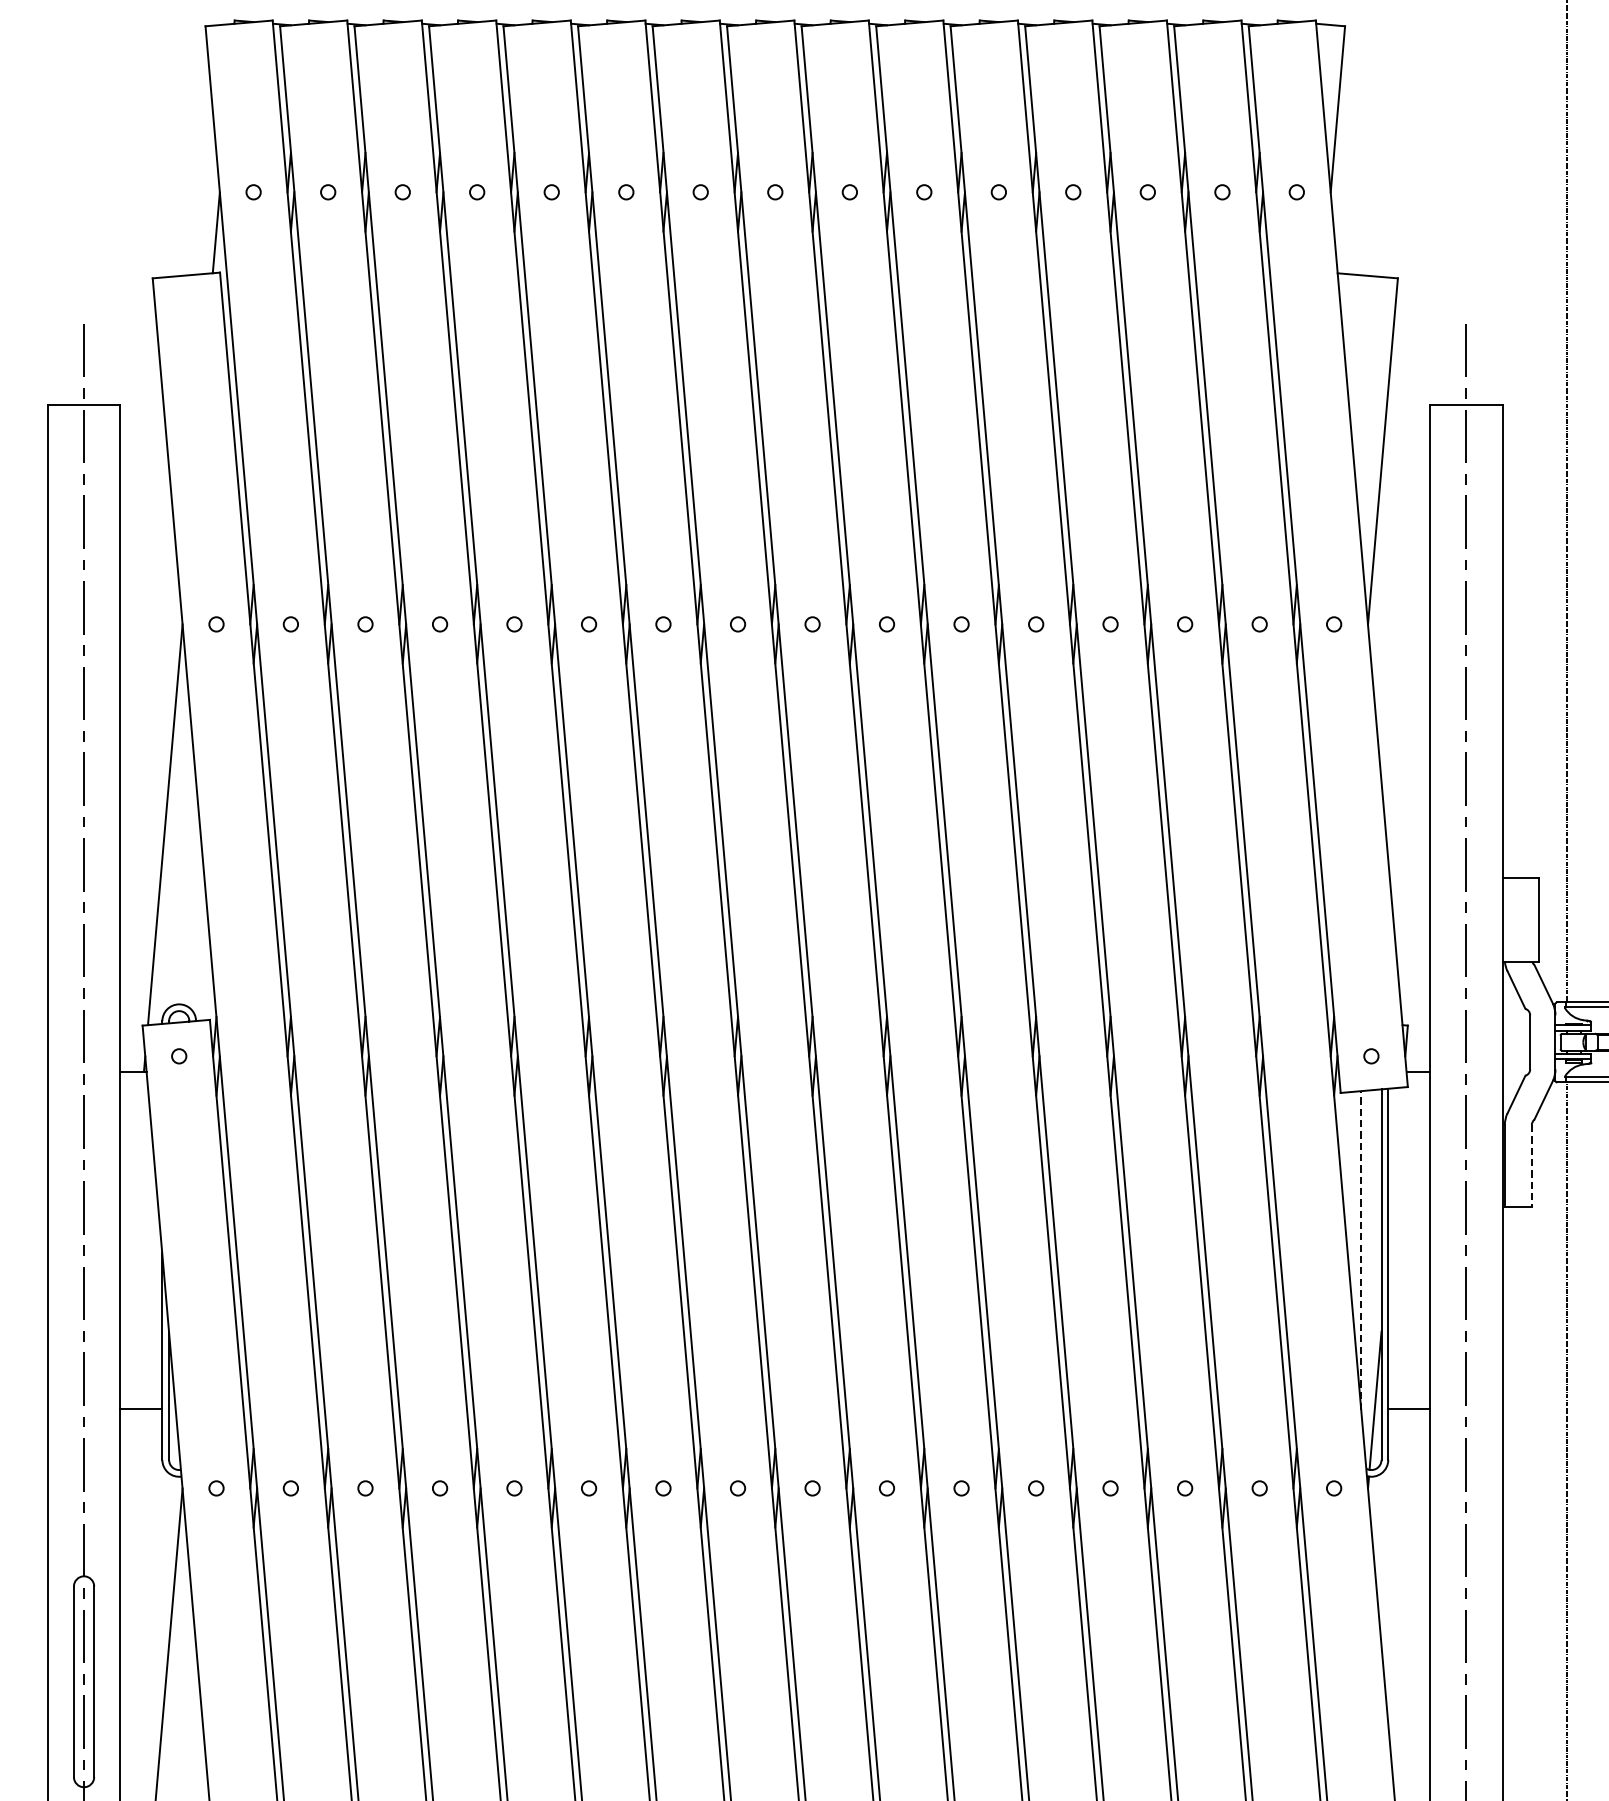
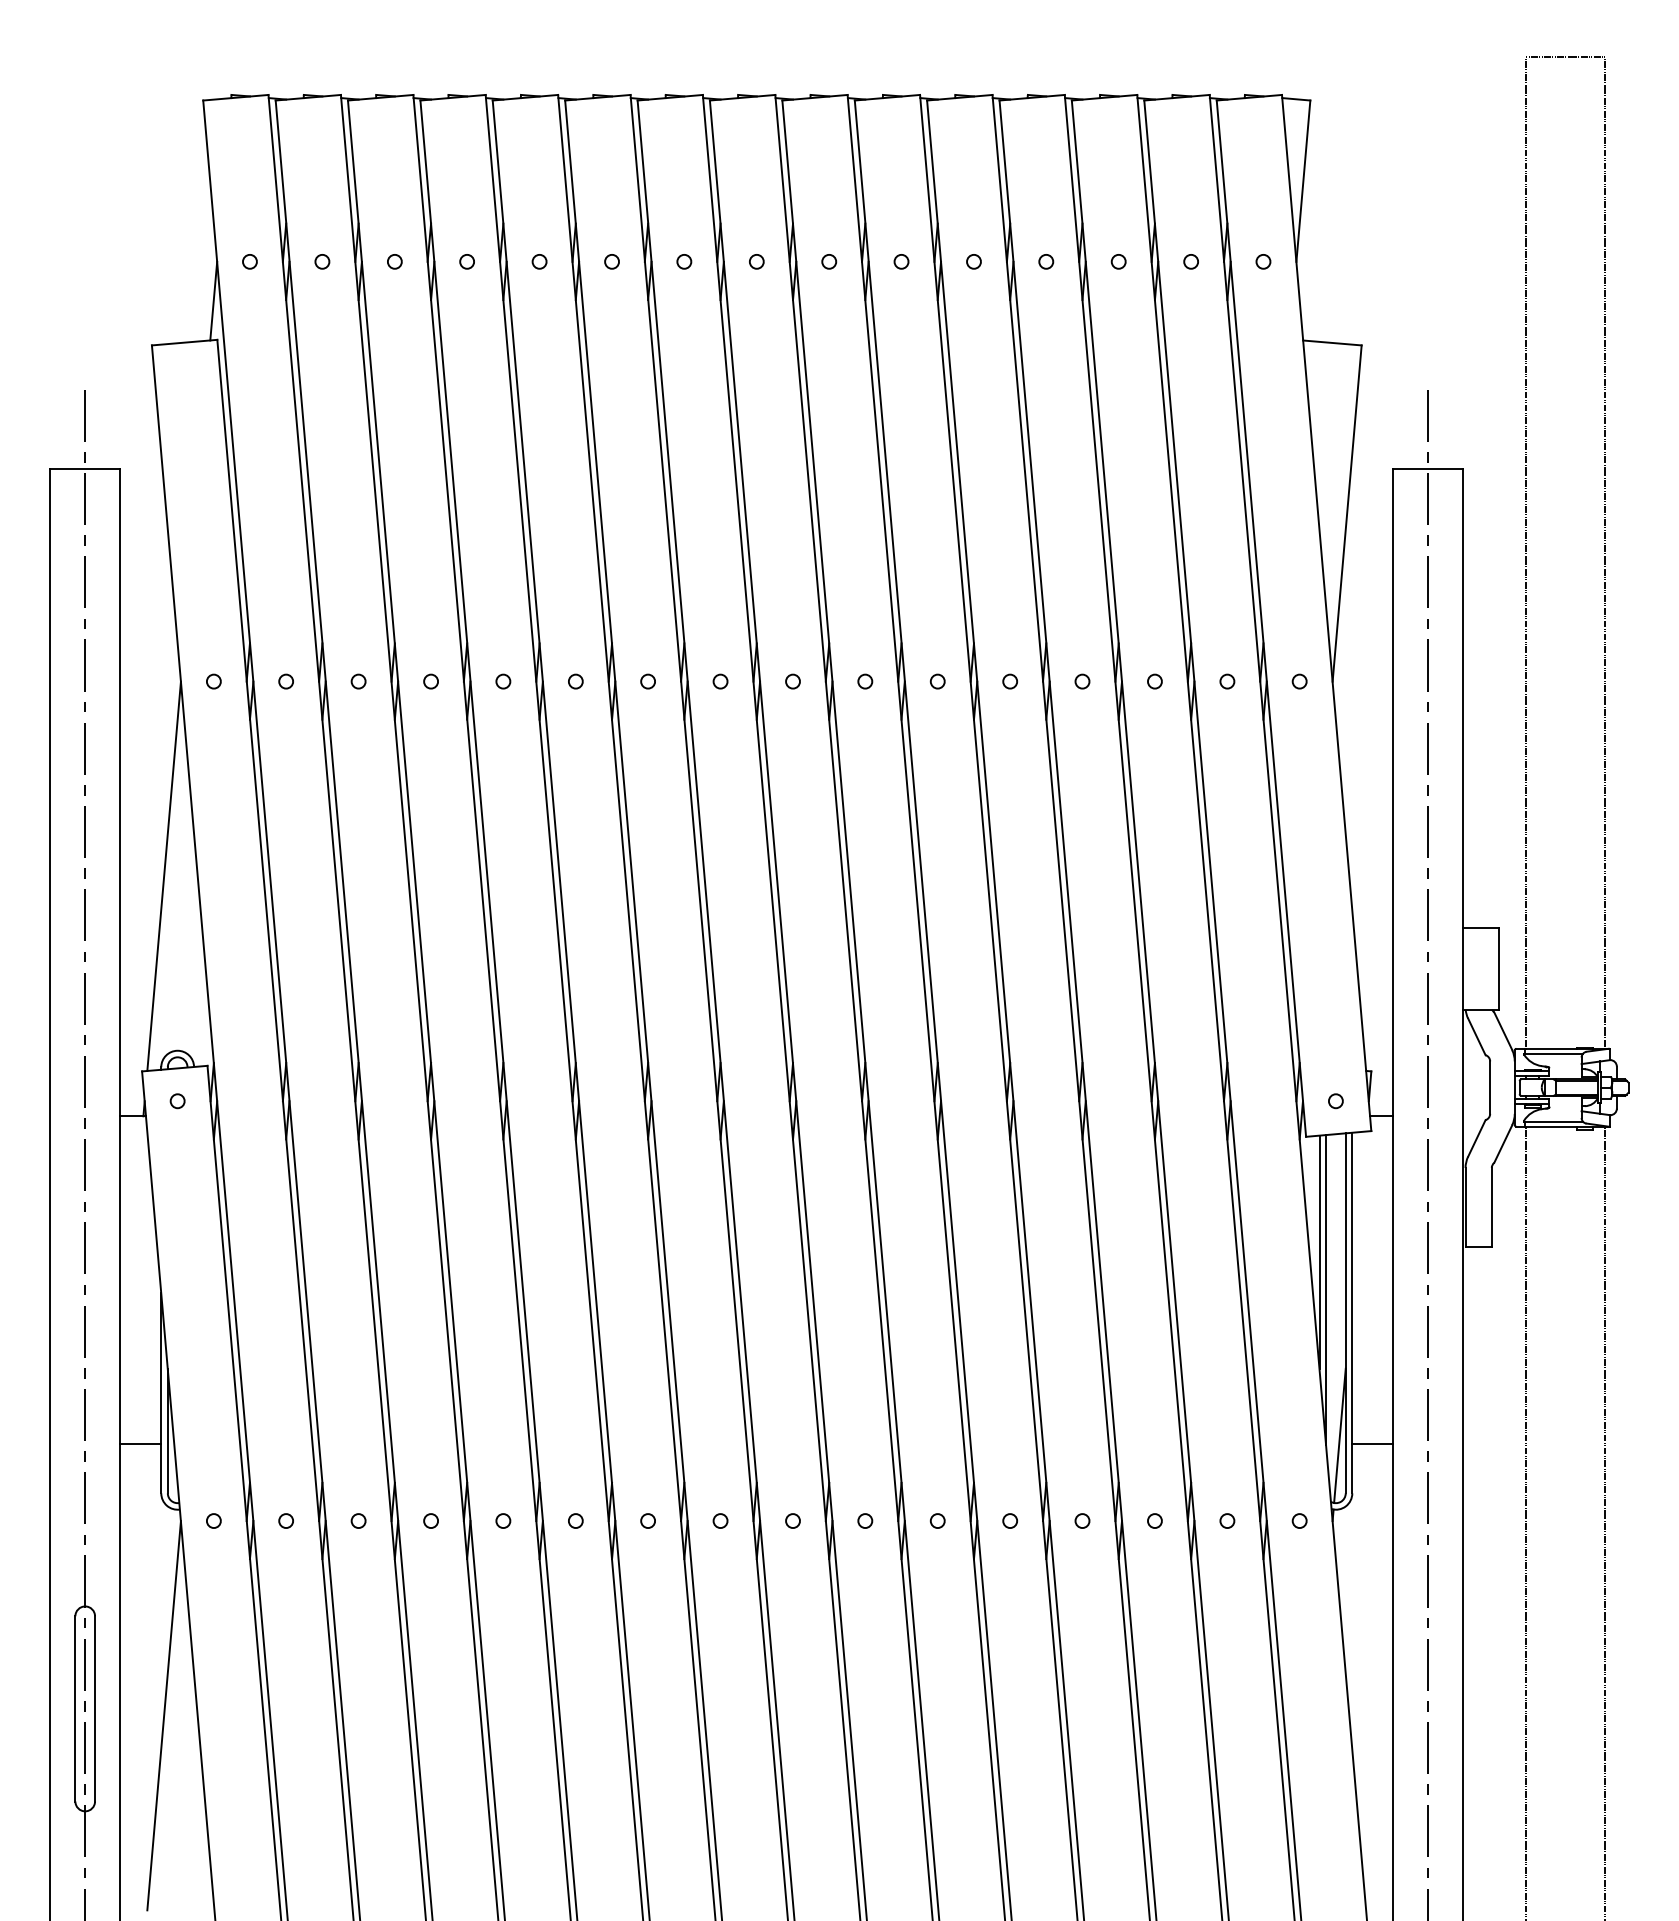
line: (1531, 1165) -> (1491, 1207), dashed -> solid
line: (1354, 1212) -> (1319, 1252), added
line: (1361, 1250) -> (1326, 1289), dashed -> solid

